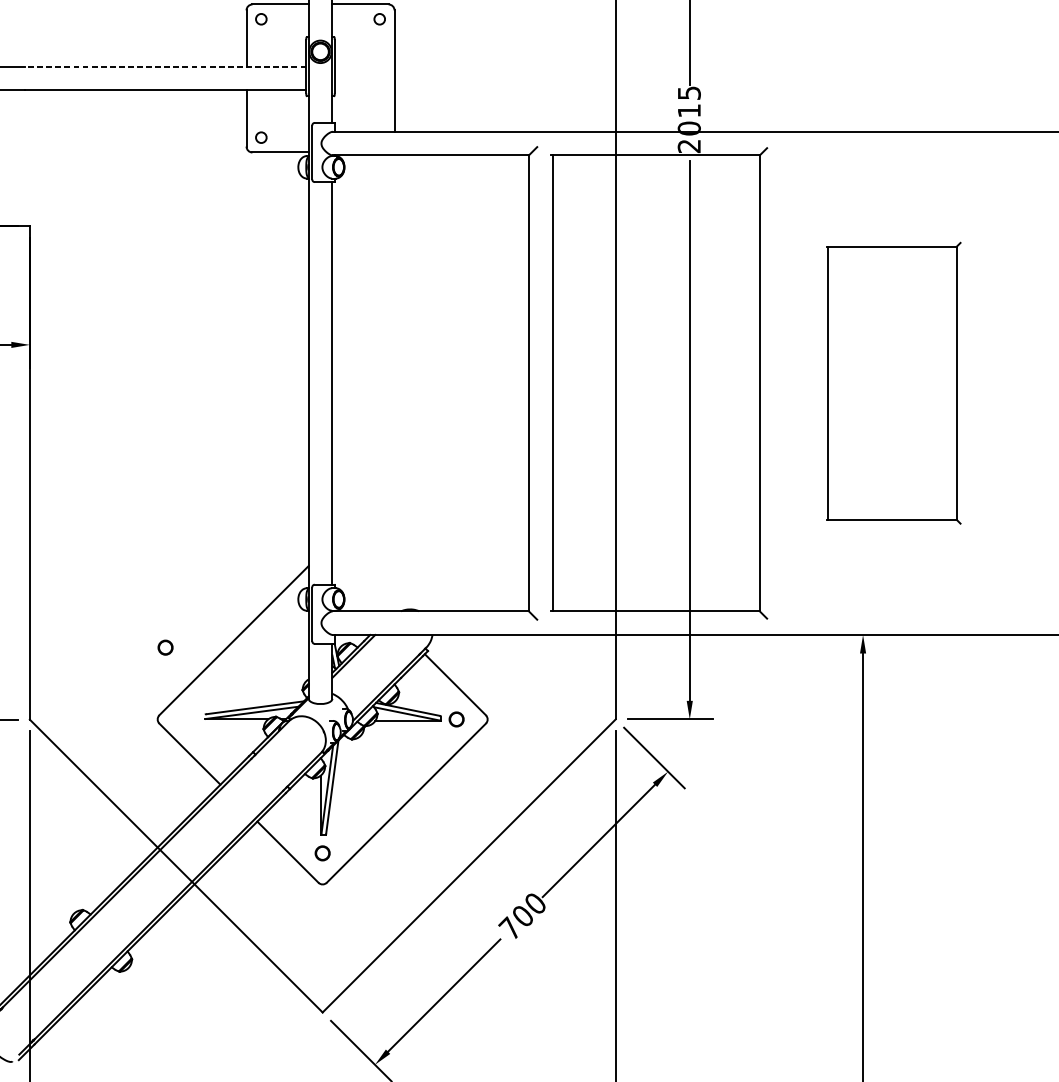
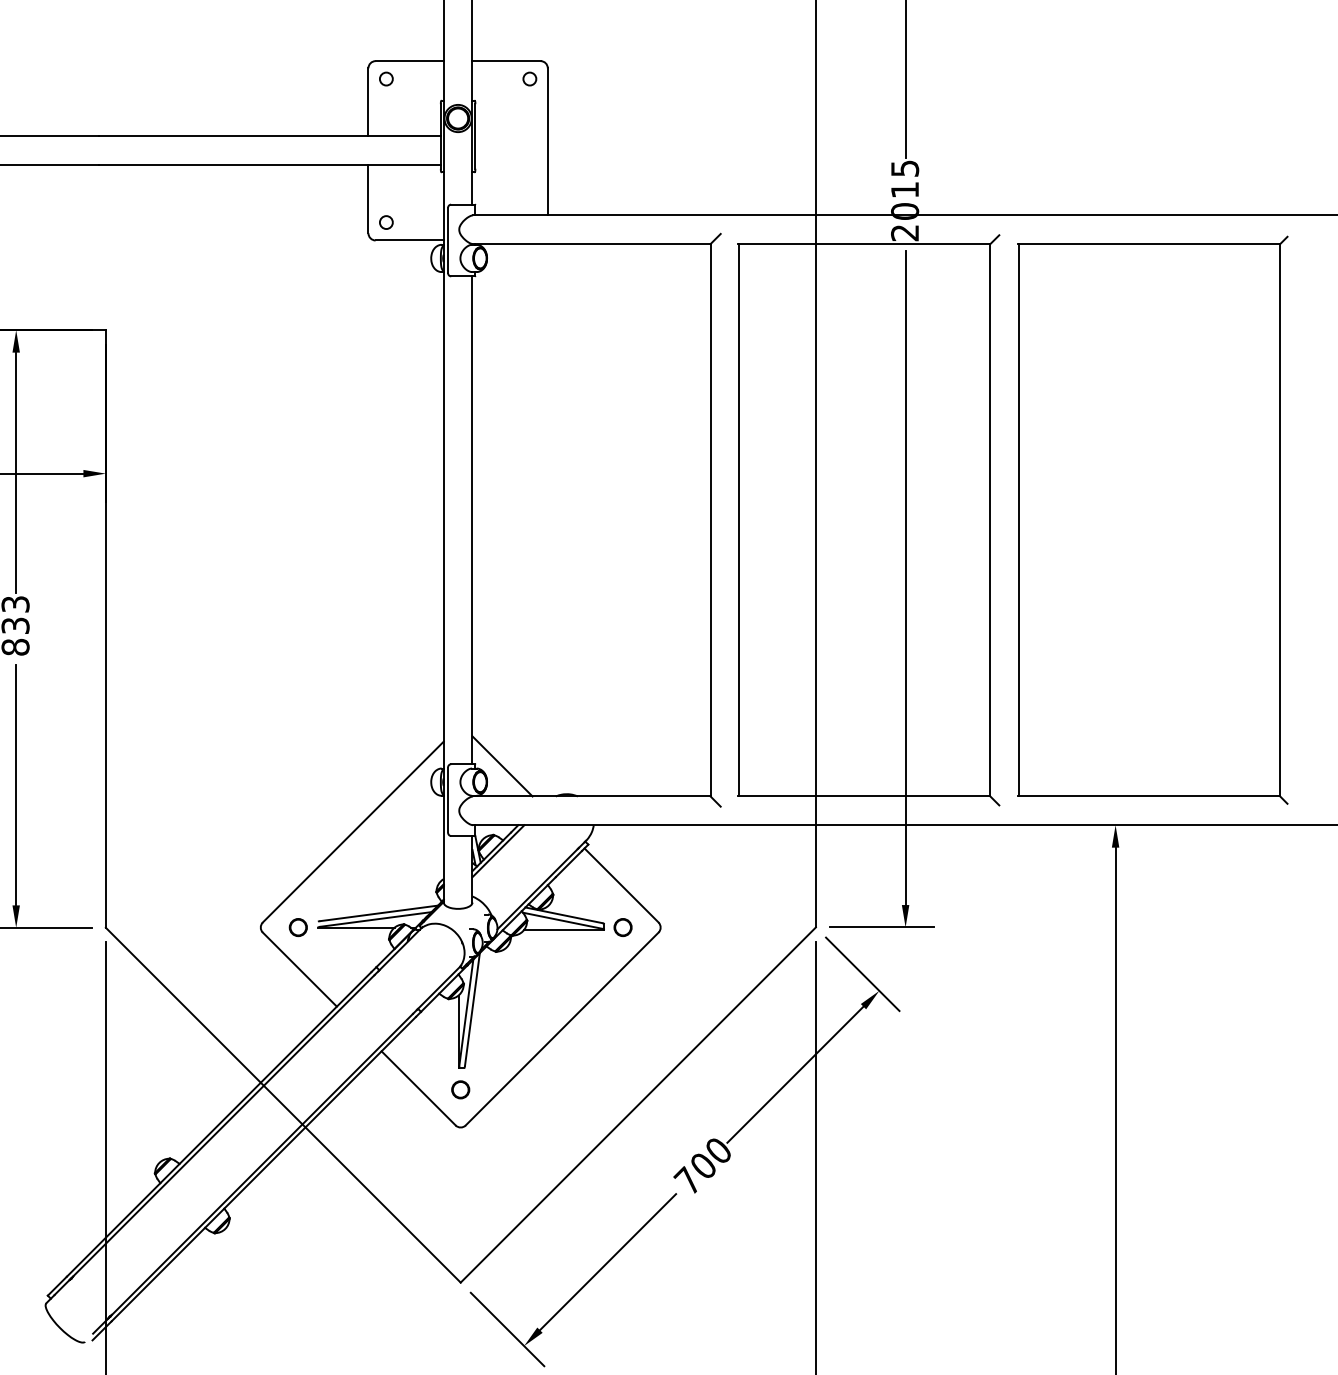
line: (165, 66) -> (270, 136), dashed -> solid
part: (893, 382) -> (1152, 519), size x1.67
line: (357, 586) -> (502, 766), added
circle: (164, 647) -> (297, 927), moved

